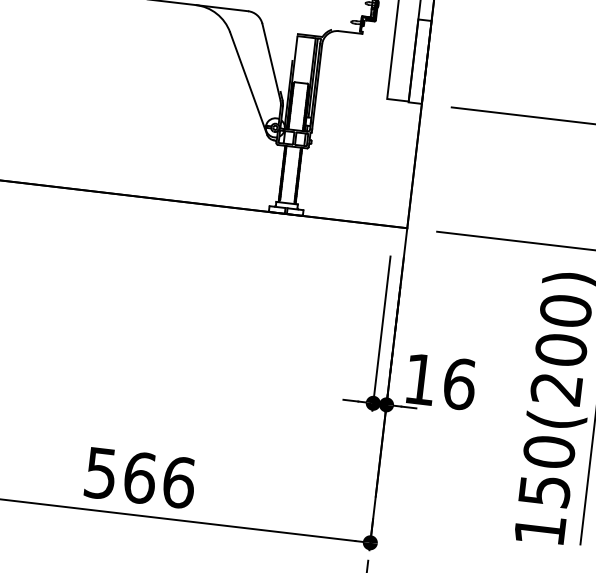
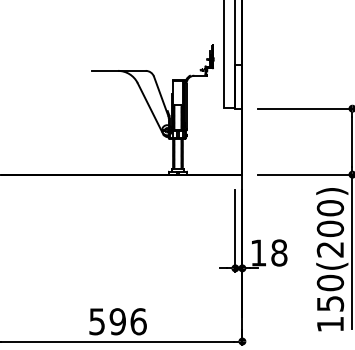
text: (459, 383) -> (279, 252), 16 -> 18
text: (139, 477) -> (117, 321), 566 -> 596

